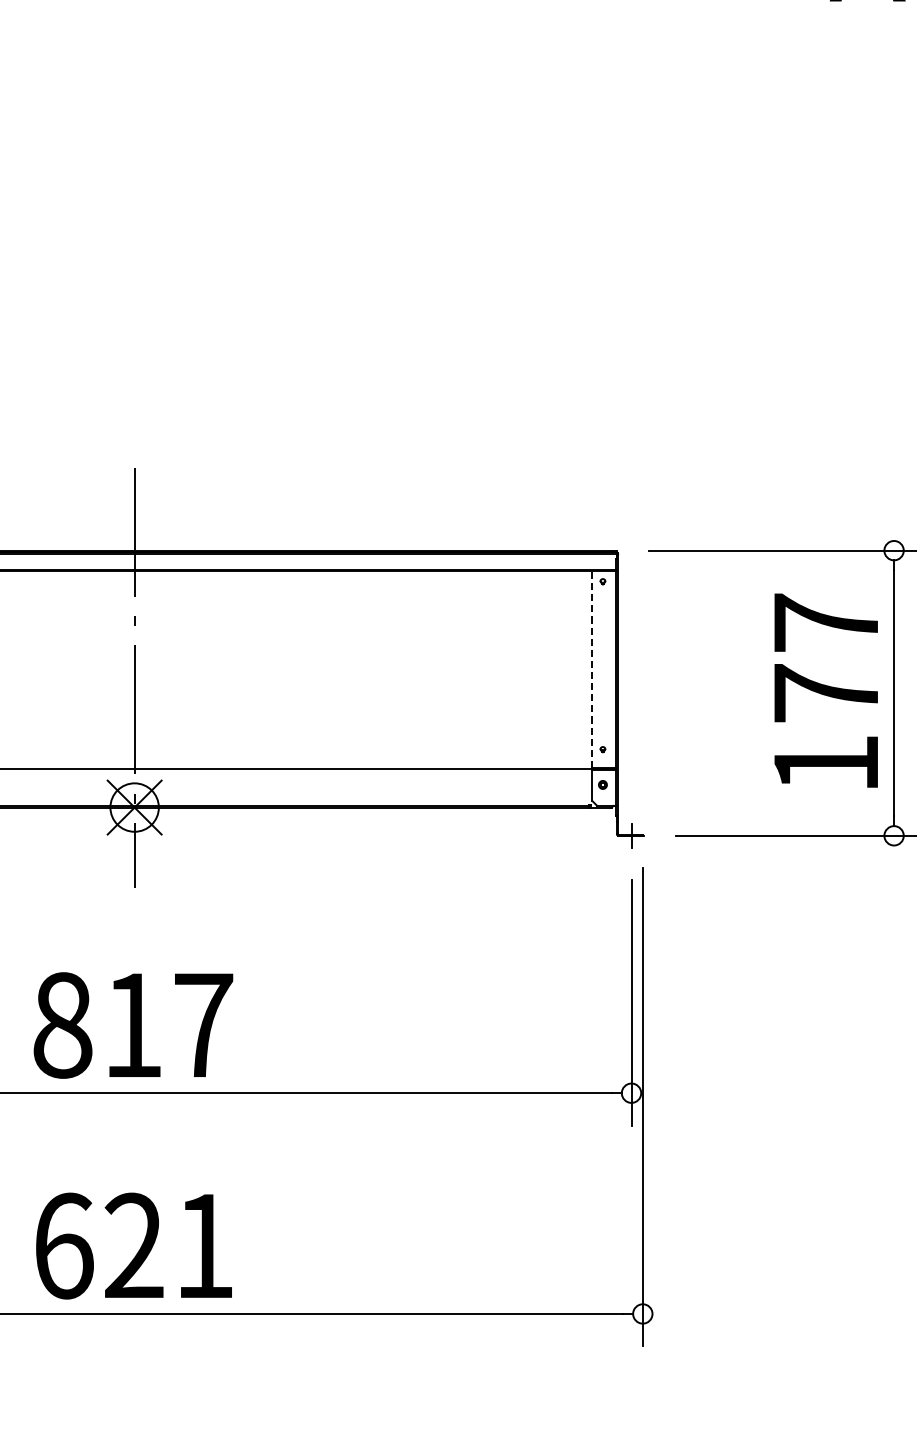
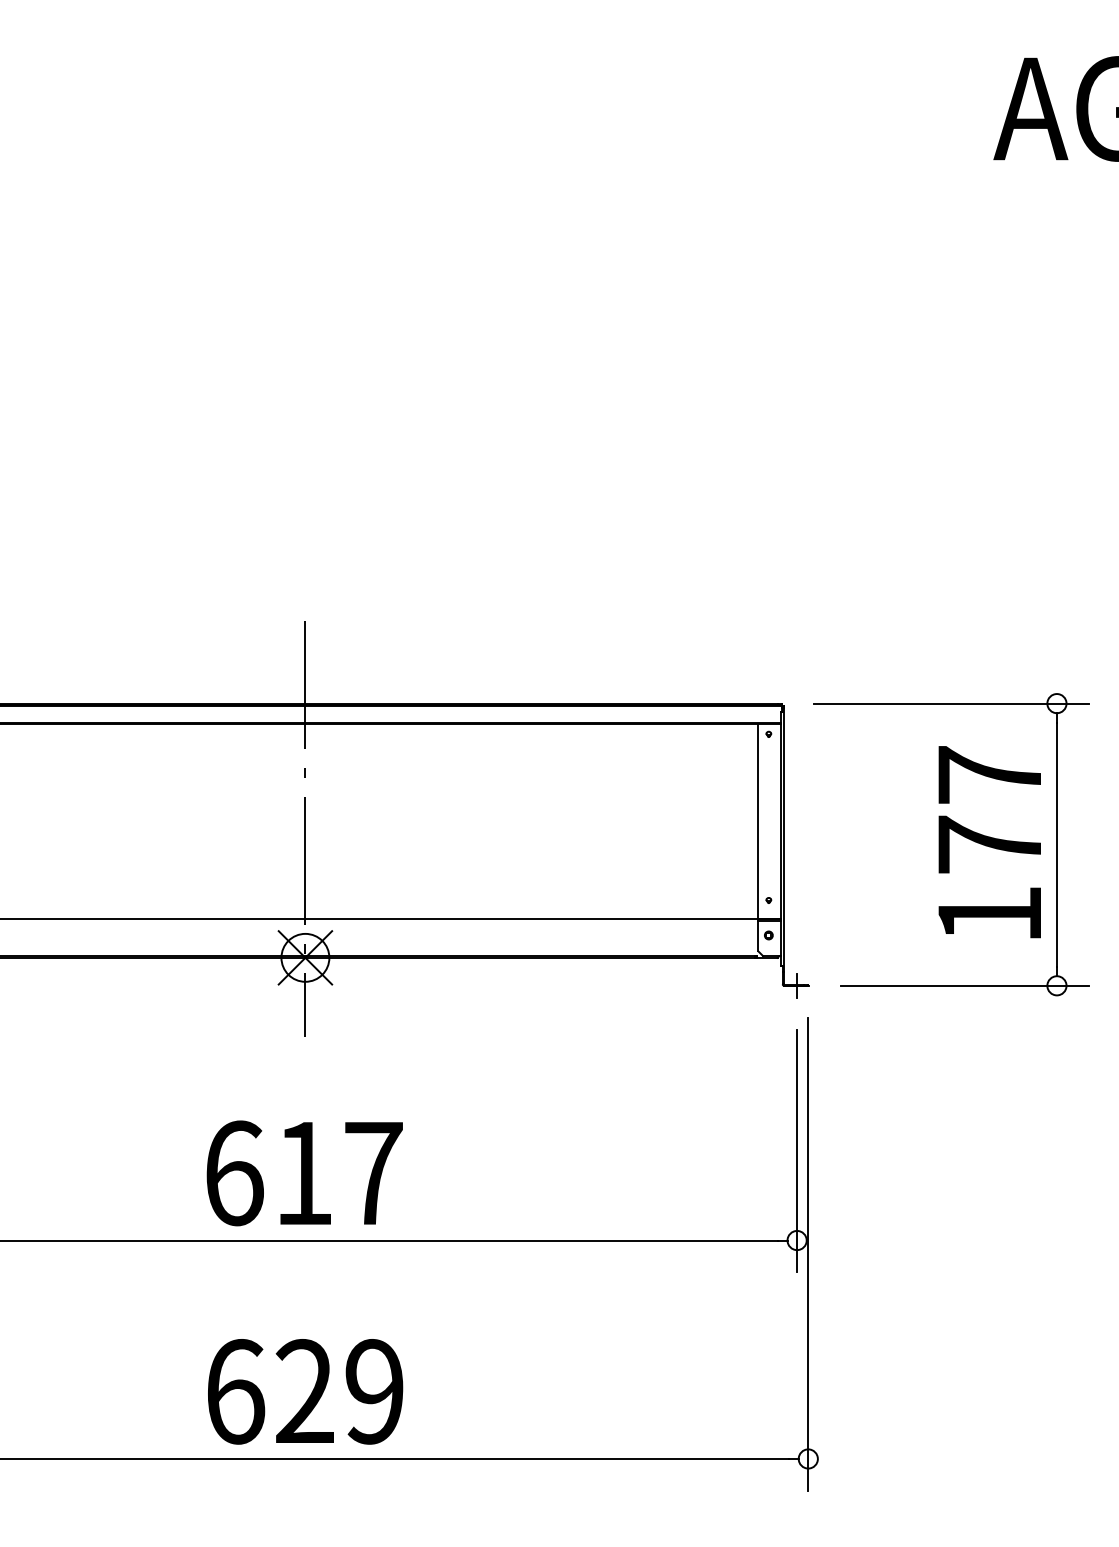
line: (592, 668) -> (758, 820), dashed -> solid
text: (62, 1025) -> (234, 1173), 817 -> 617
text: (204, 1245) -> (374, 1391), 621 -> 629

